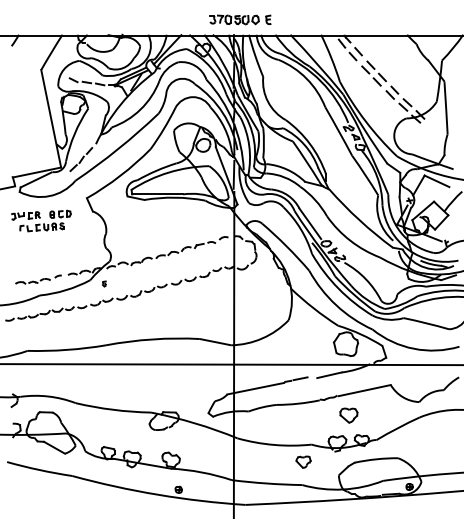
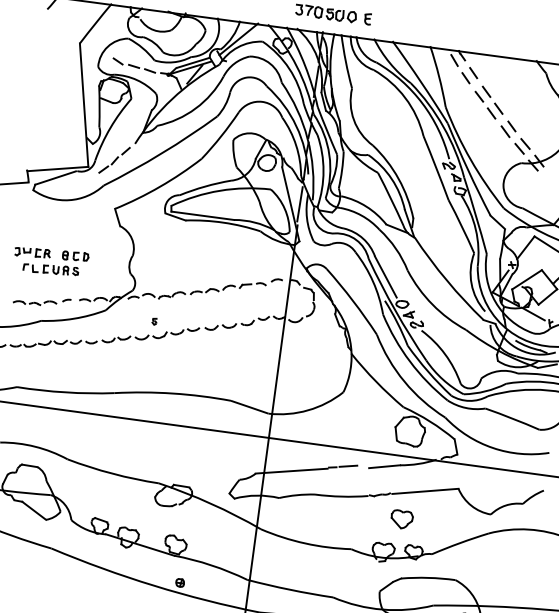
part: (41, 220) -> (51, 260), moved
part: (104, 283) -> (154, 321), moved
part: (303, 461) -> (338, 568), removed

